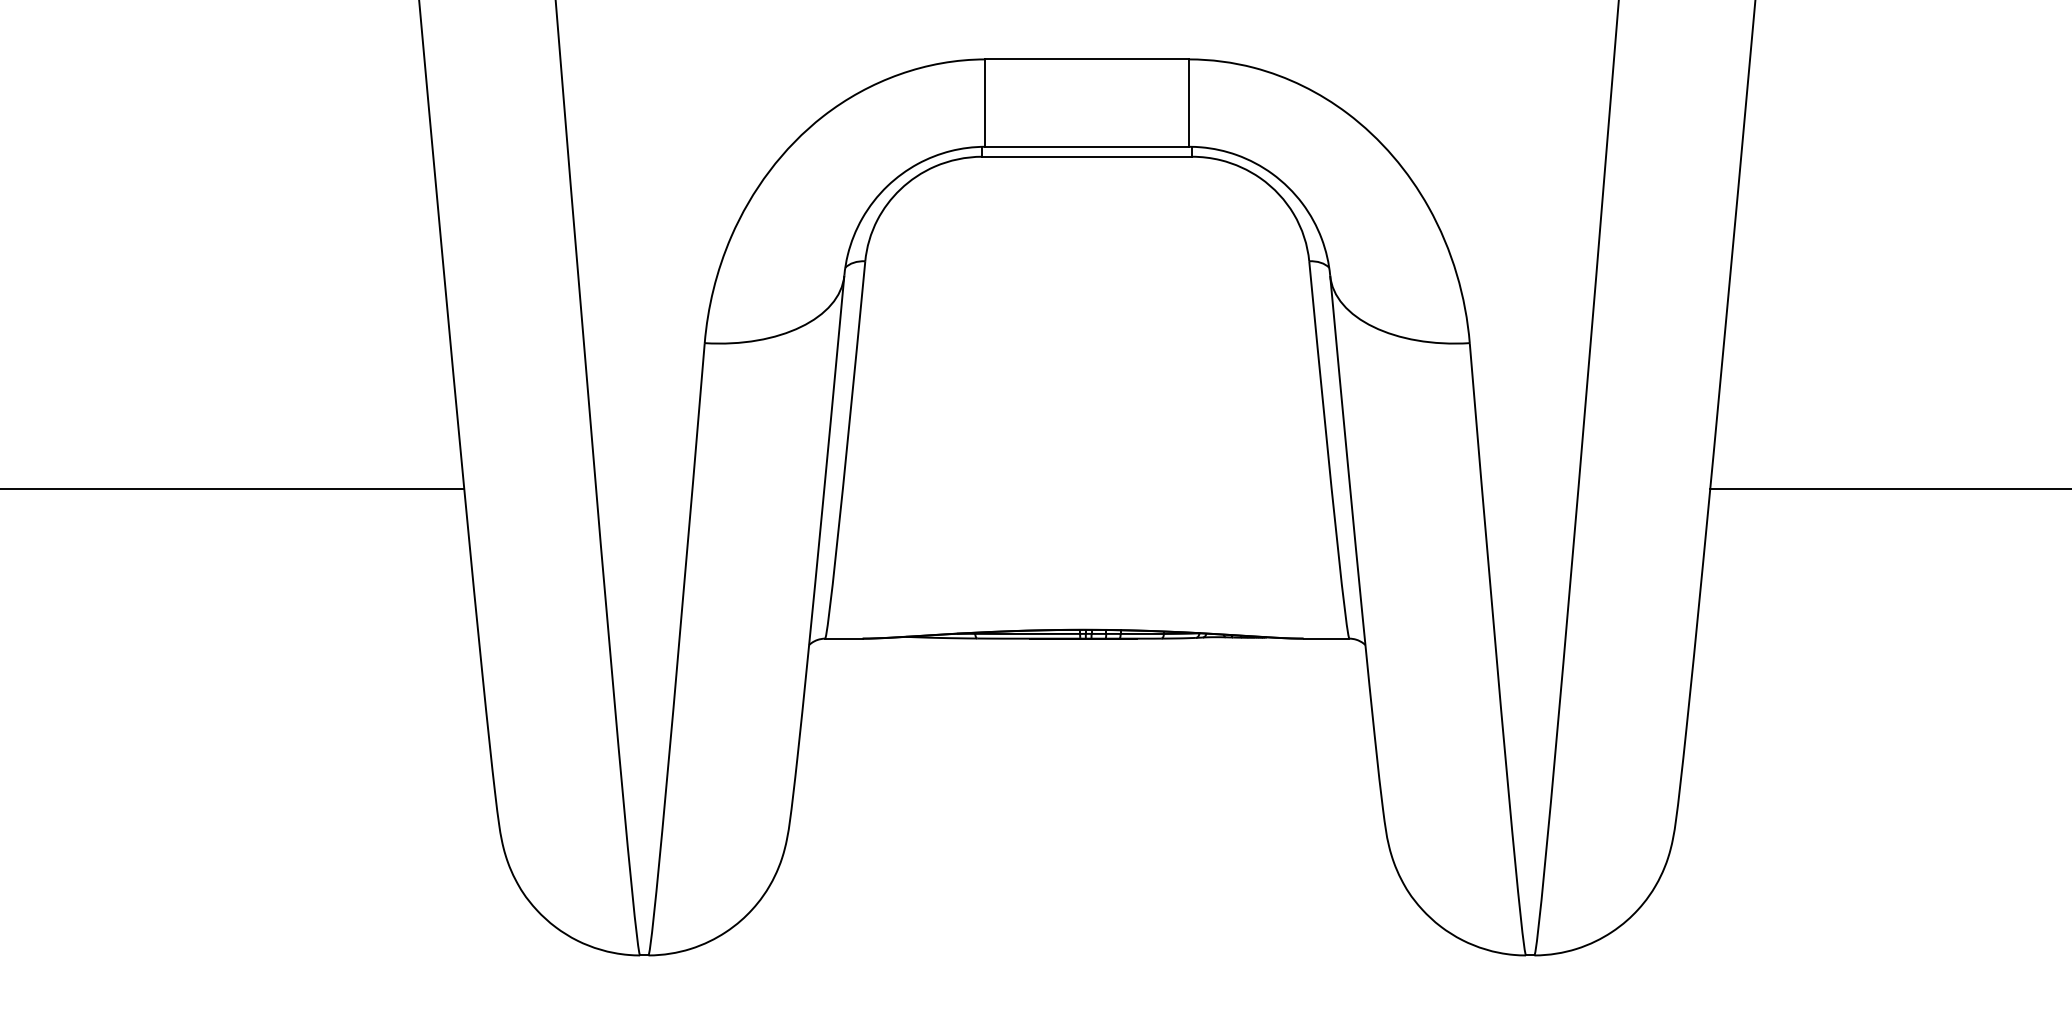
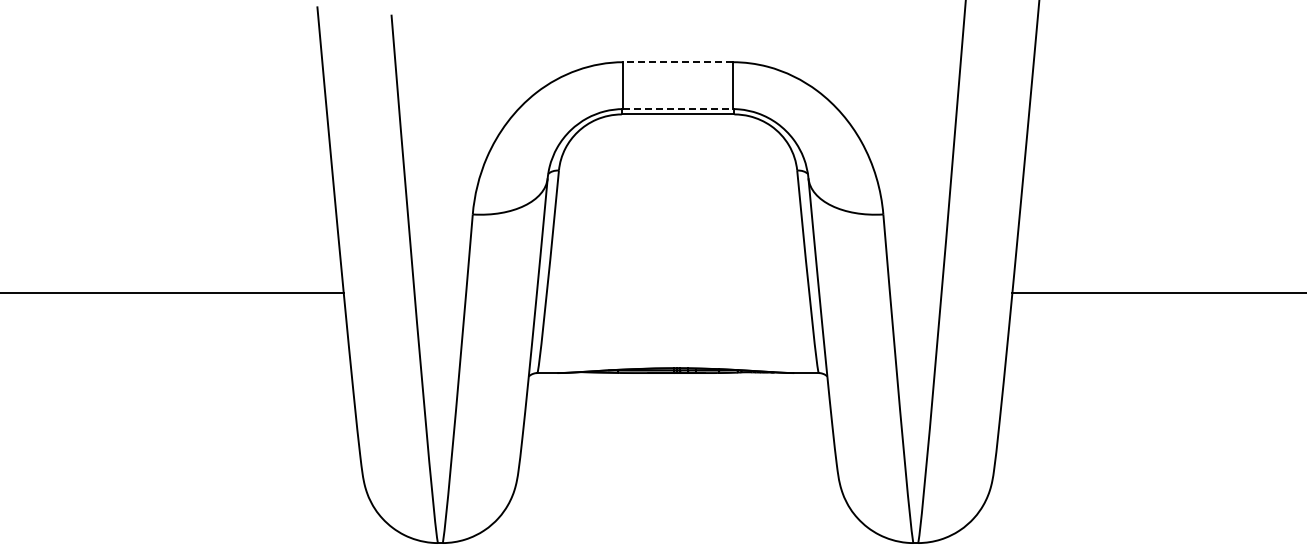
line: (1088, 59) -> (678, 62), solid -> dashed
line: (1088, 147) -> (678, 109), solid -> dashed

